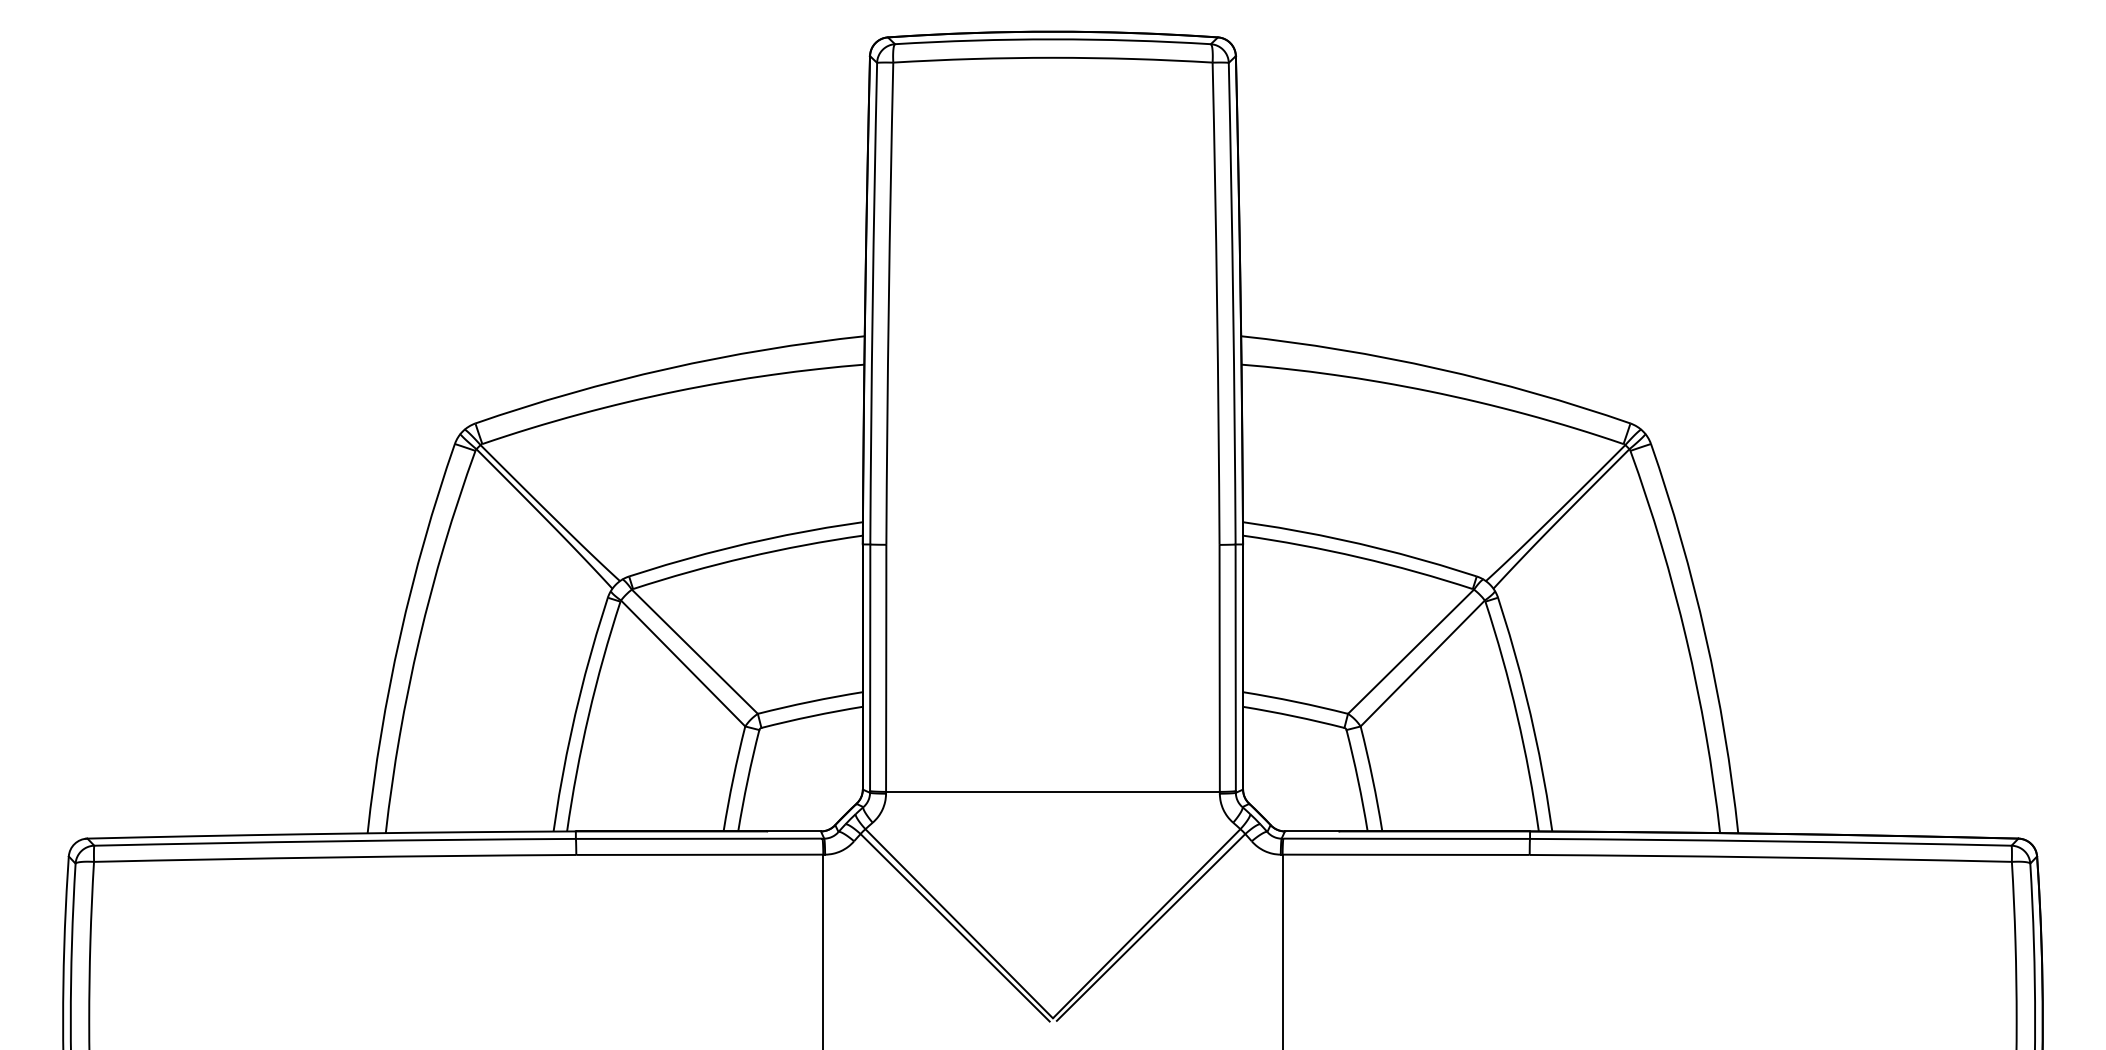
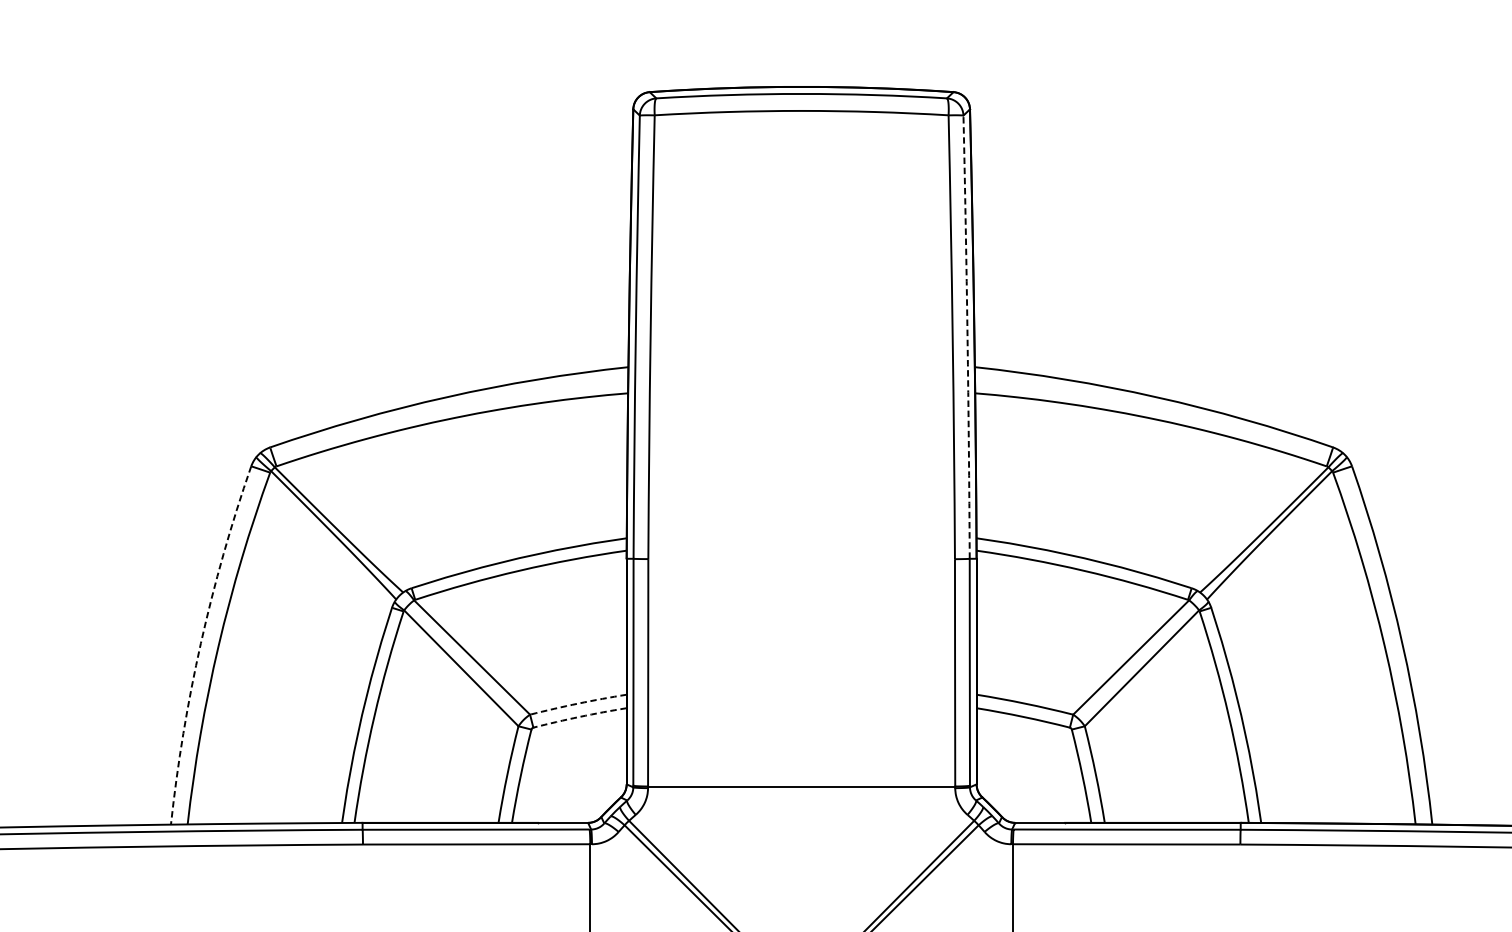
arc: (1233, 303) -> (967, 337), solid -> dashed
arc: (400, 636) -> (201, 643), solid -> dashed
arc: (810, 701) -> (578, 703), solid -> dashed
arc: (811, 716) -> (579, 717), solid -> dashed

